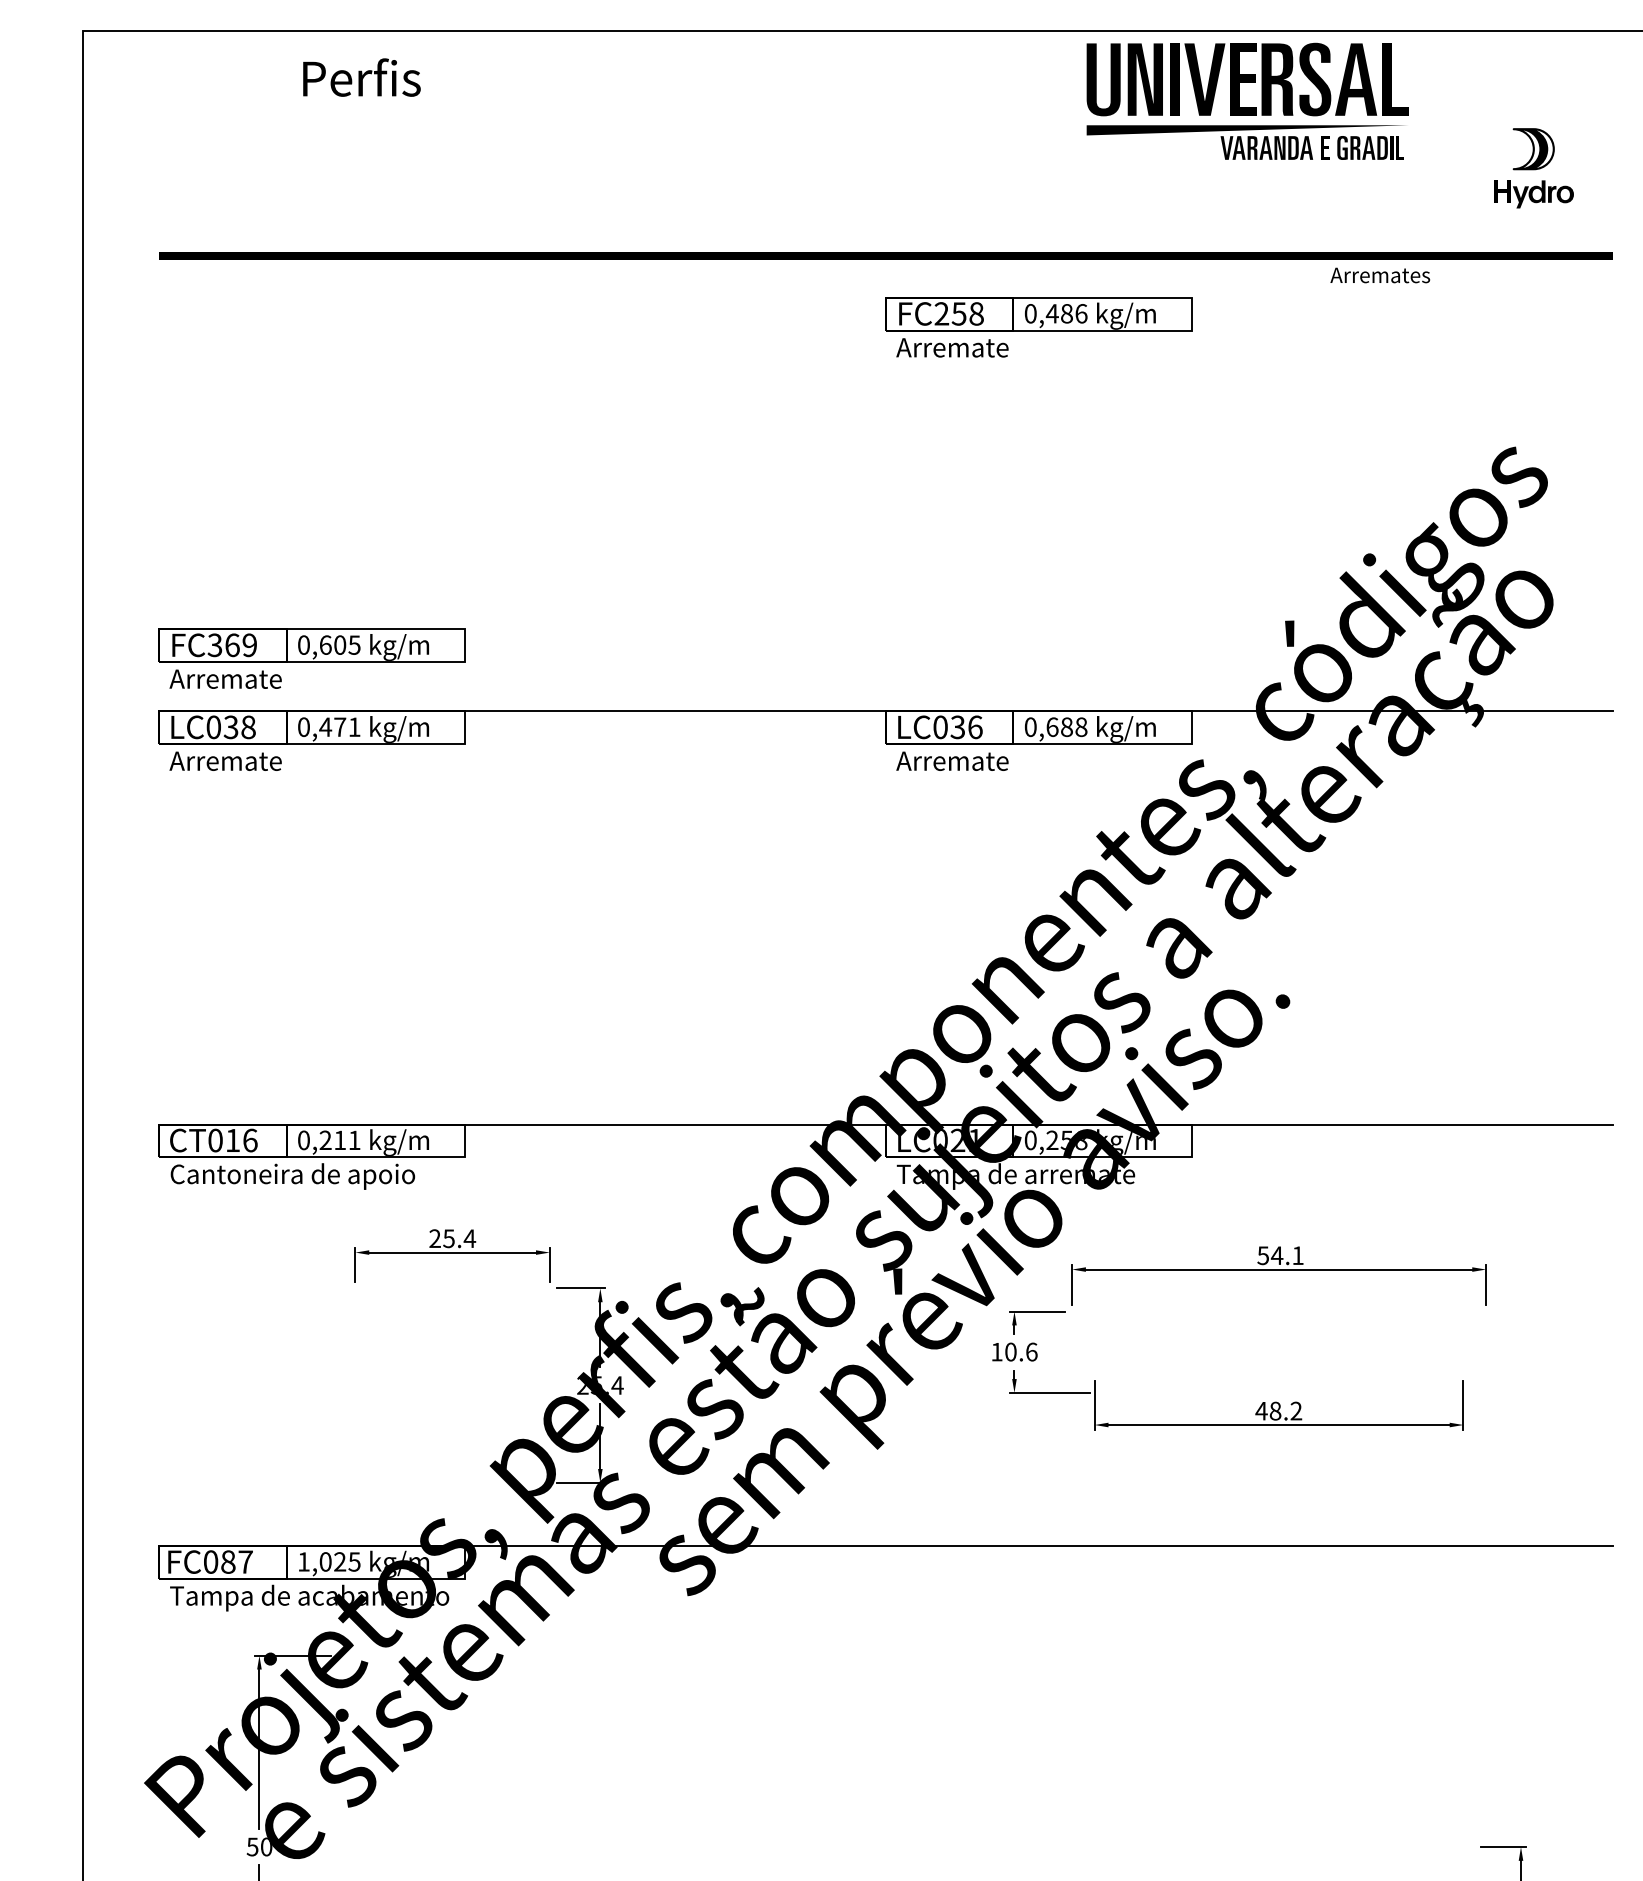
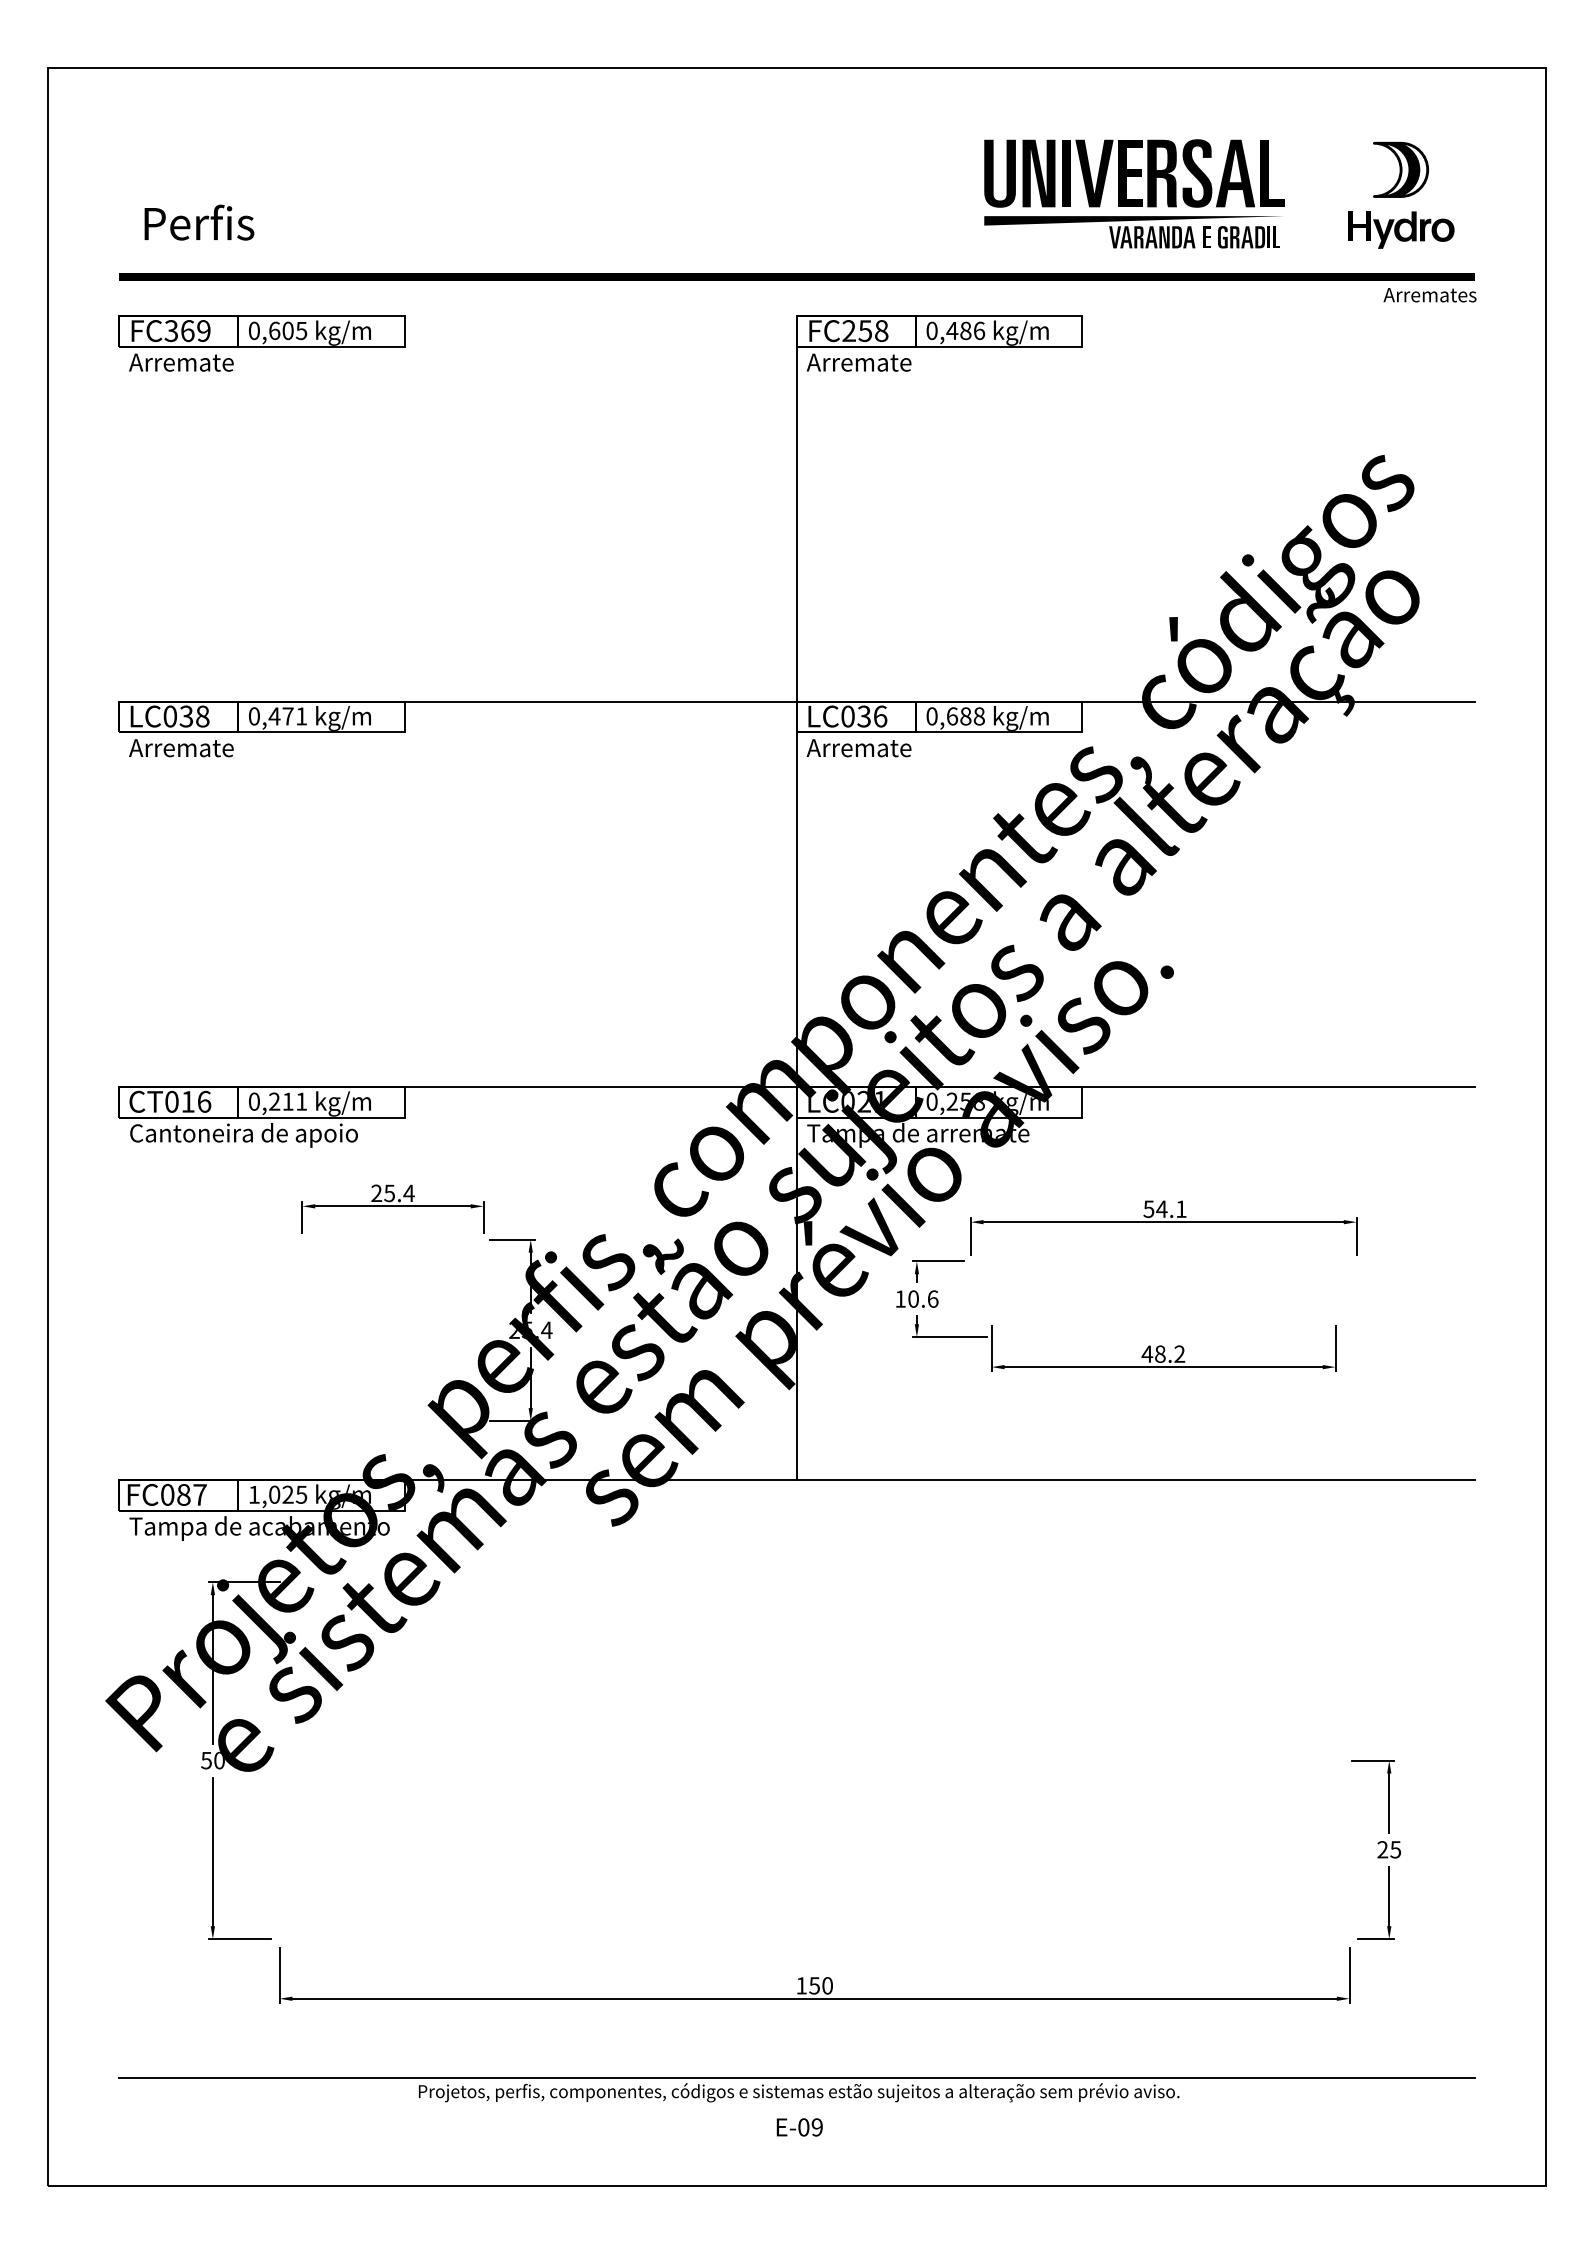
text: (361, 77) -> (199, 222), moved
part: (1247, 101) -> (1134, 193), moved
part: (1534, 167) -> (1401, 194), size x1.43
text: (1379, 275) -> (1429, 295), moved
part: (311, 658) -> (261, 343), moved
line: (885, 922) -> (796, 898), added

